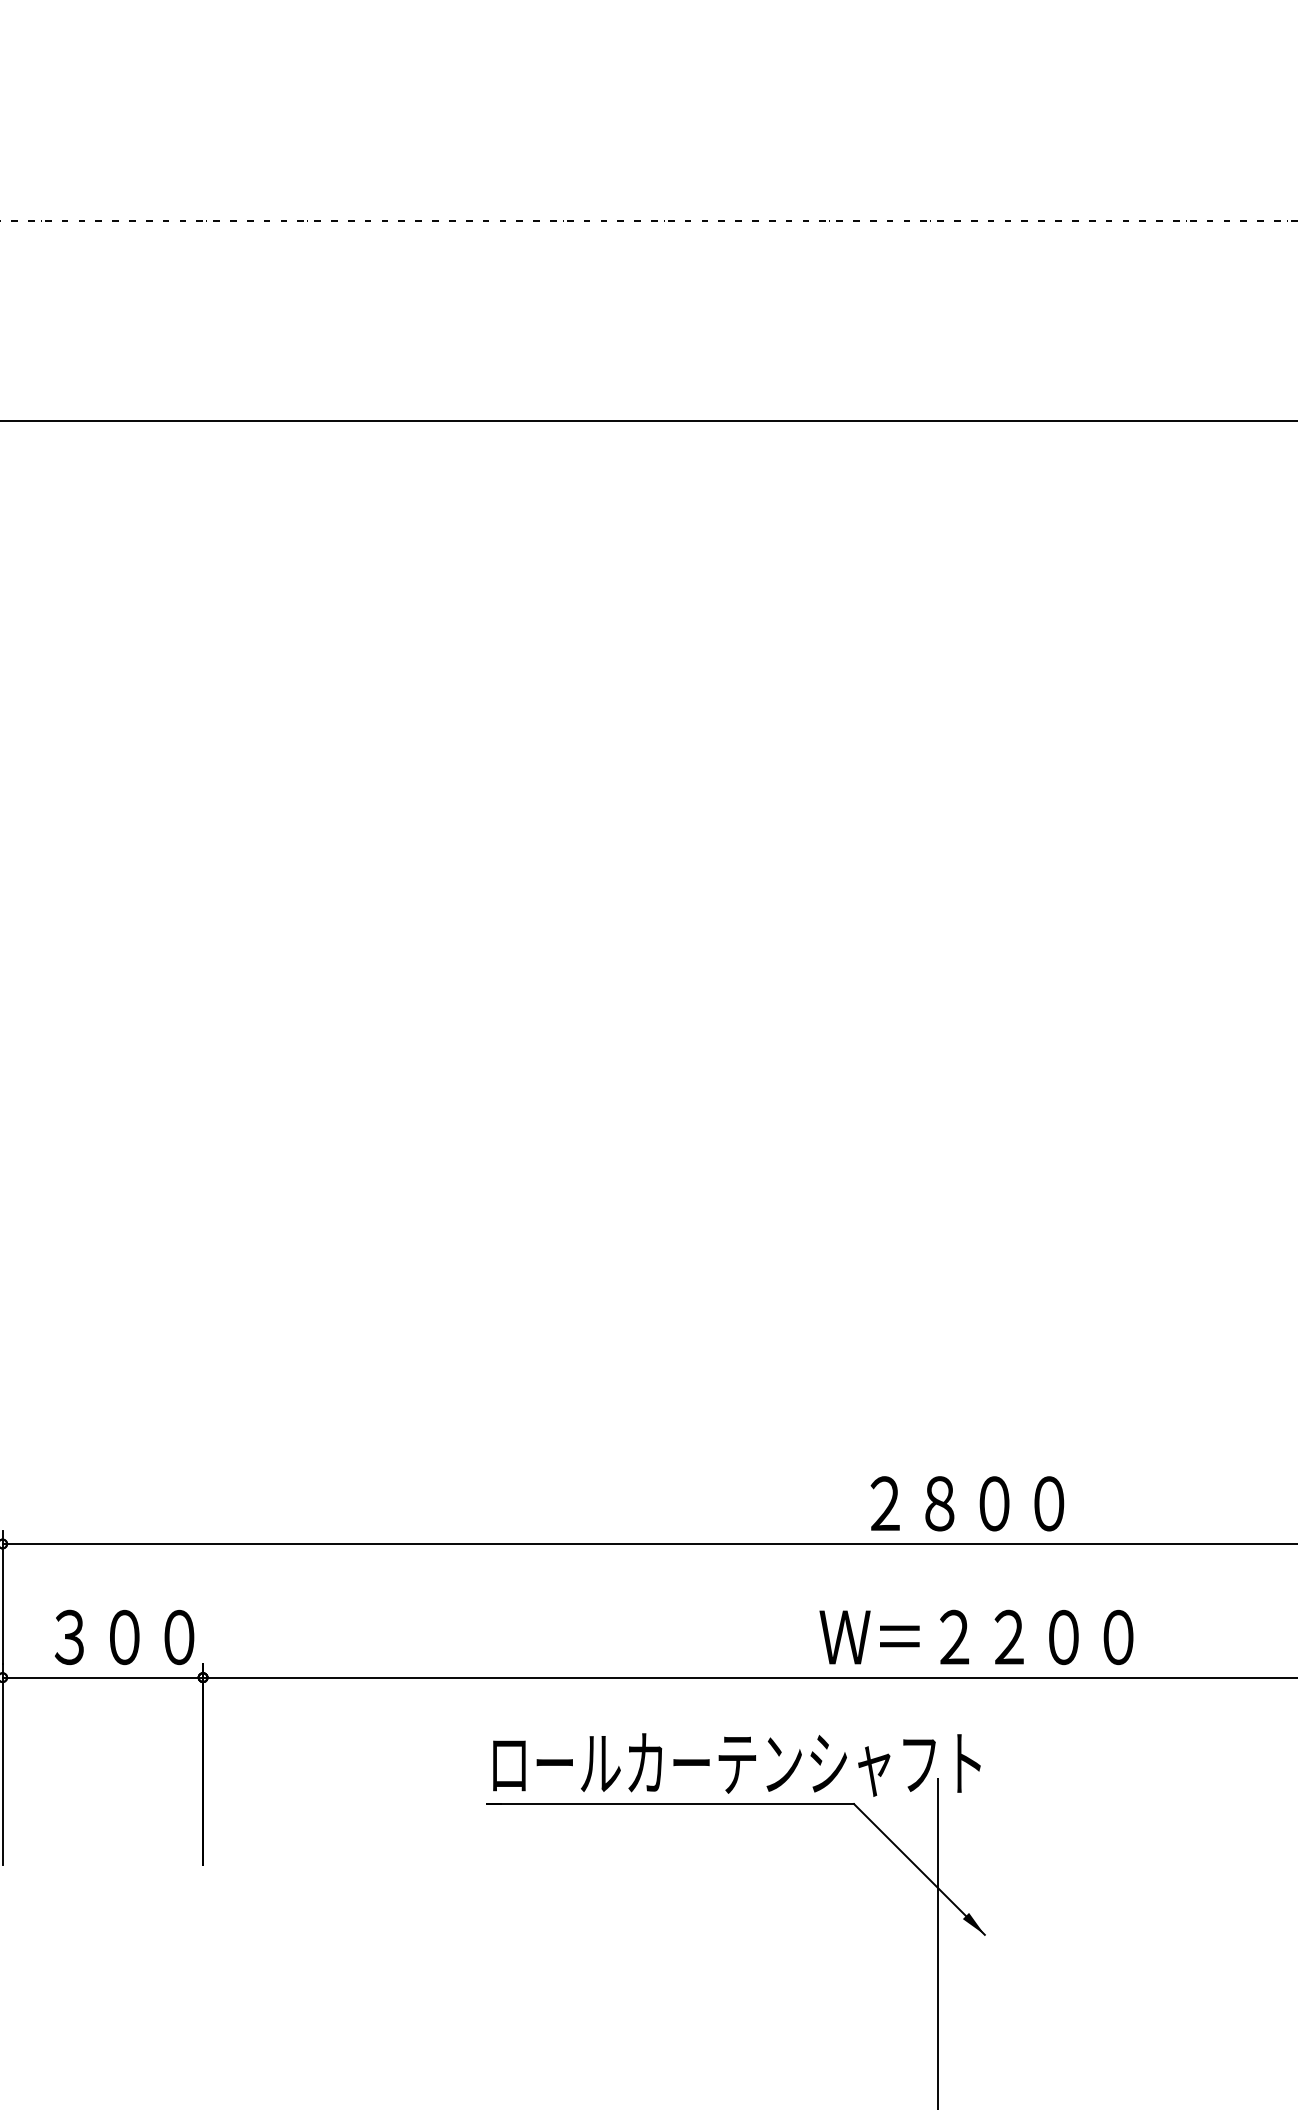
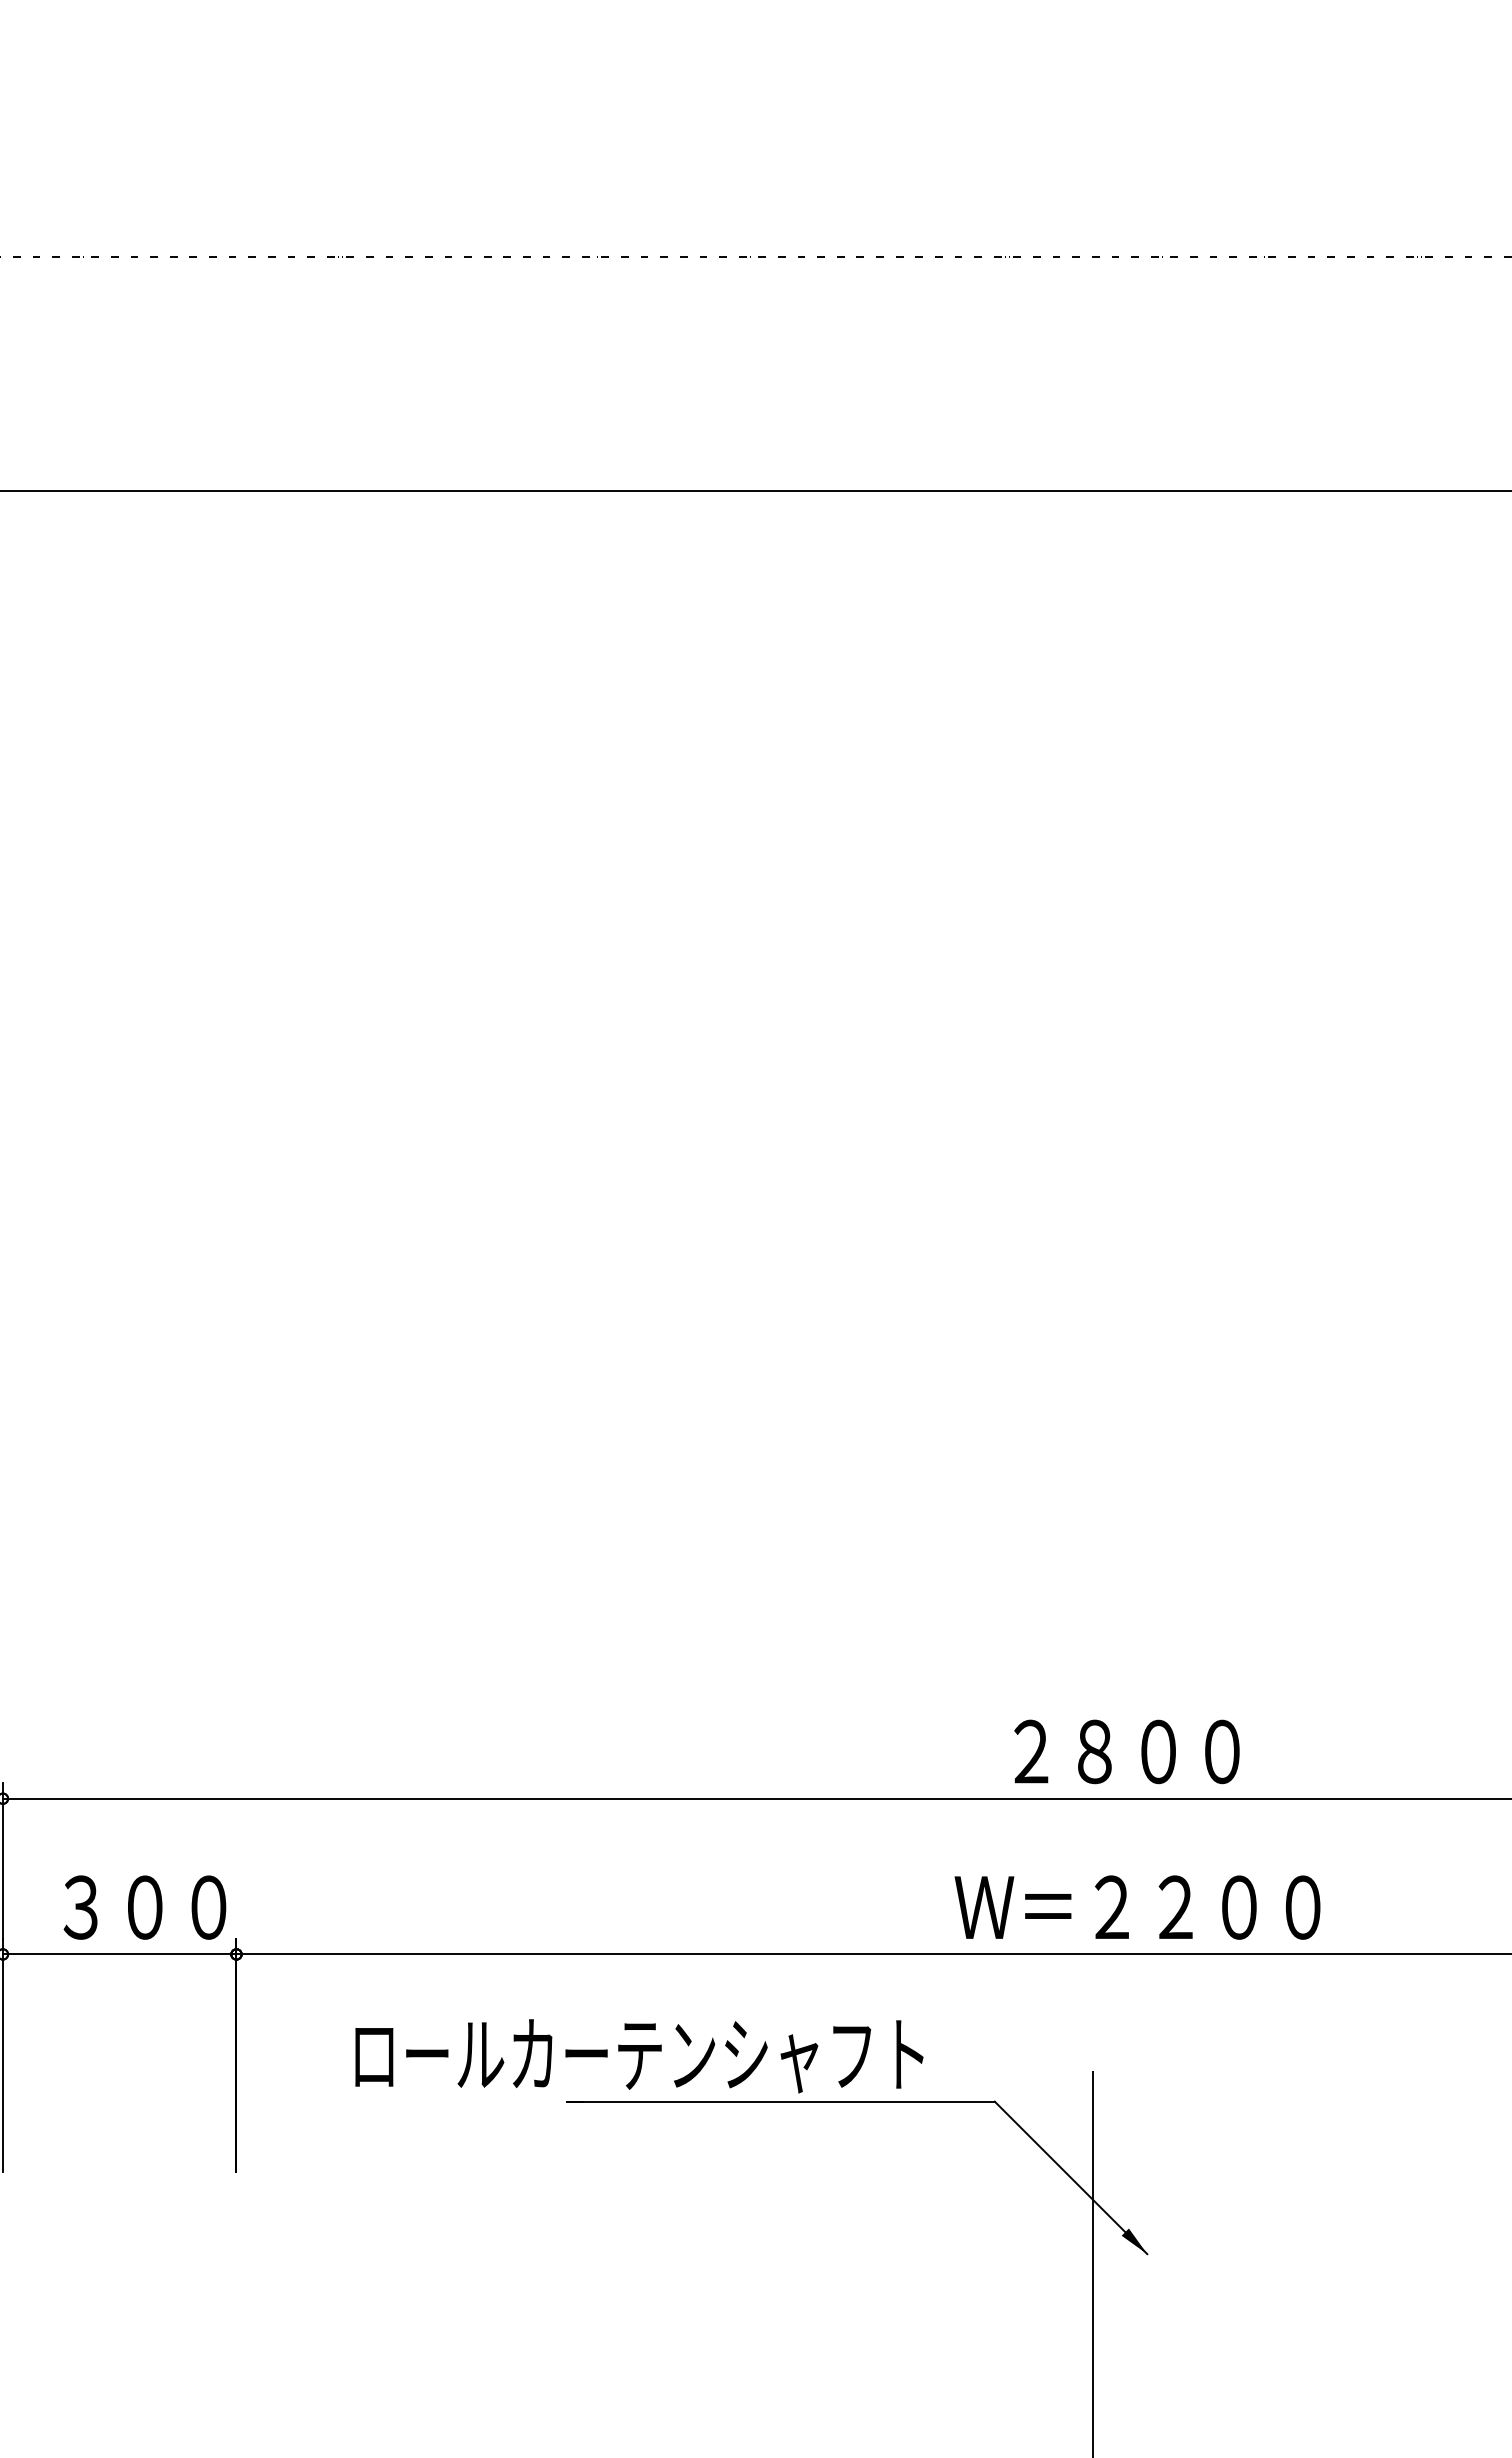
text: (736, 1765) -> (639, 2056), moved

